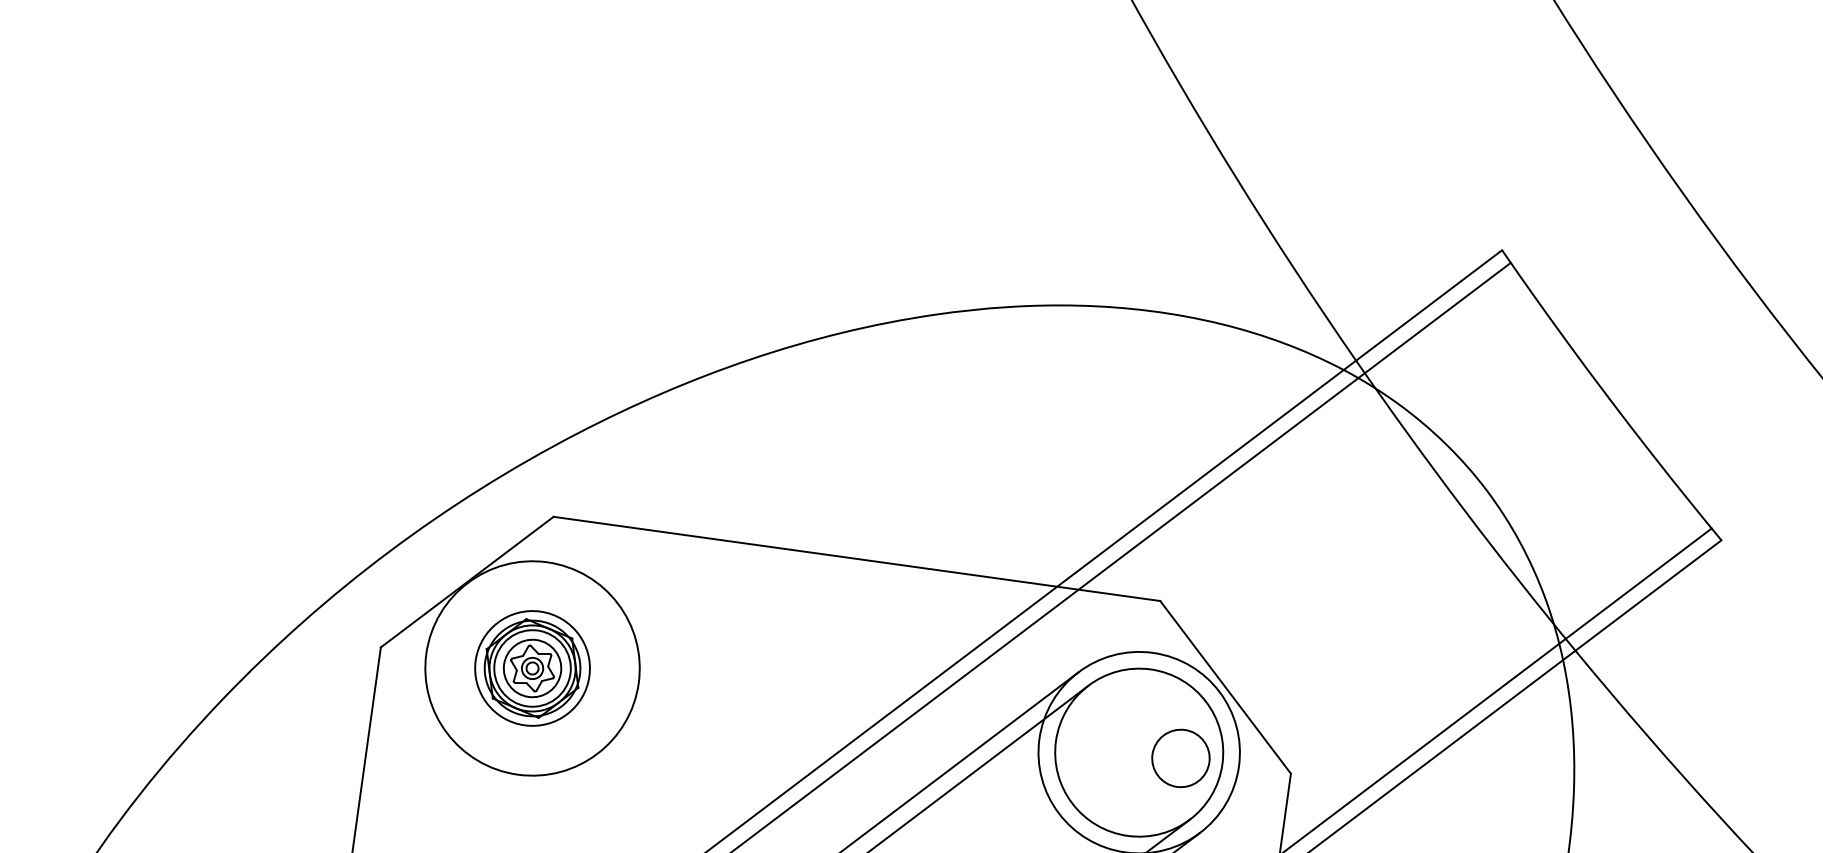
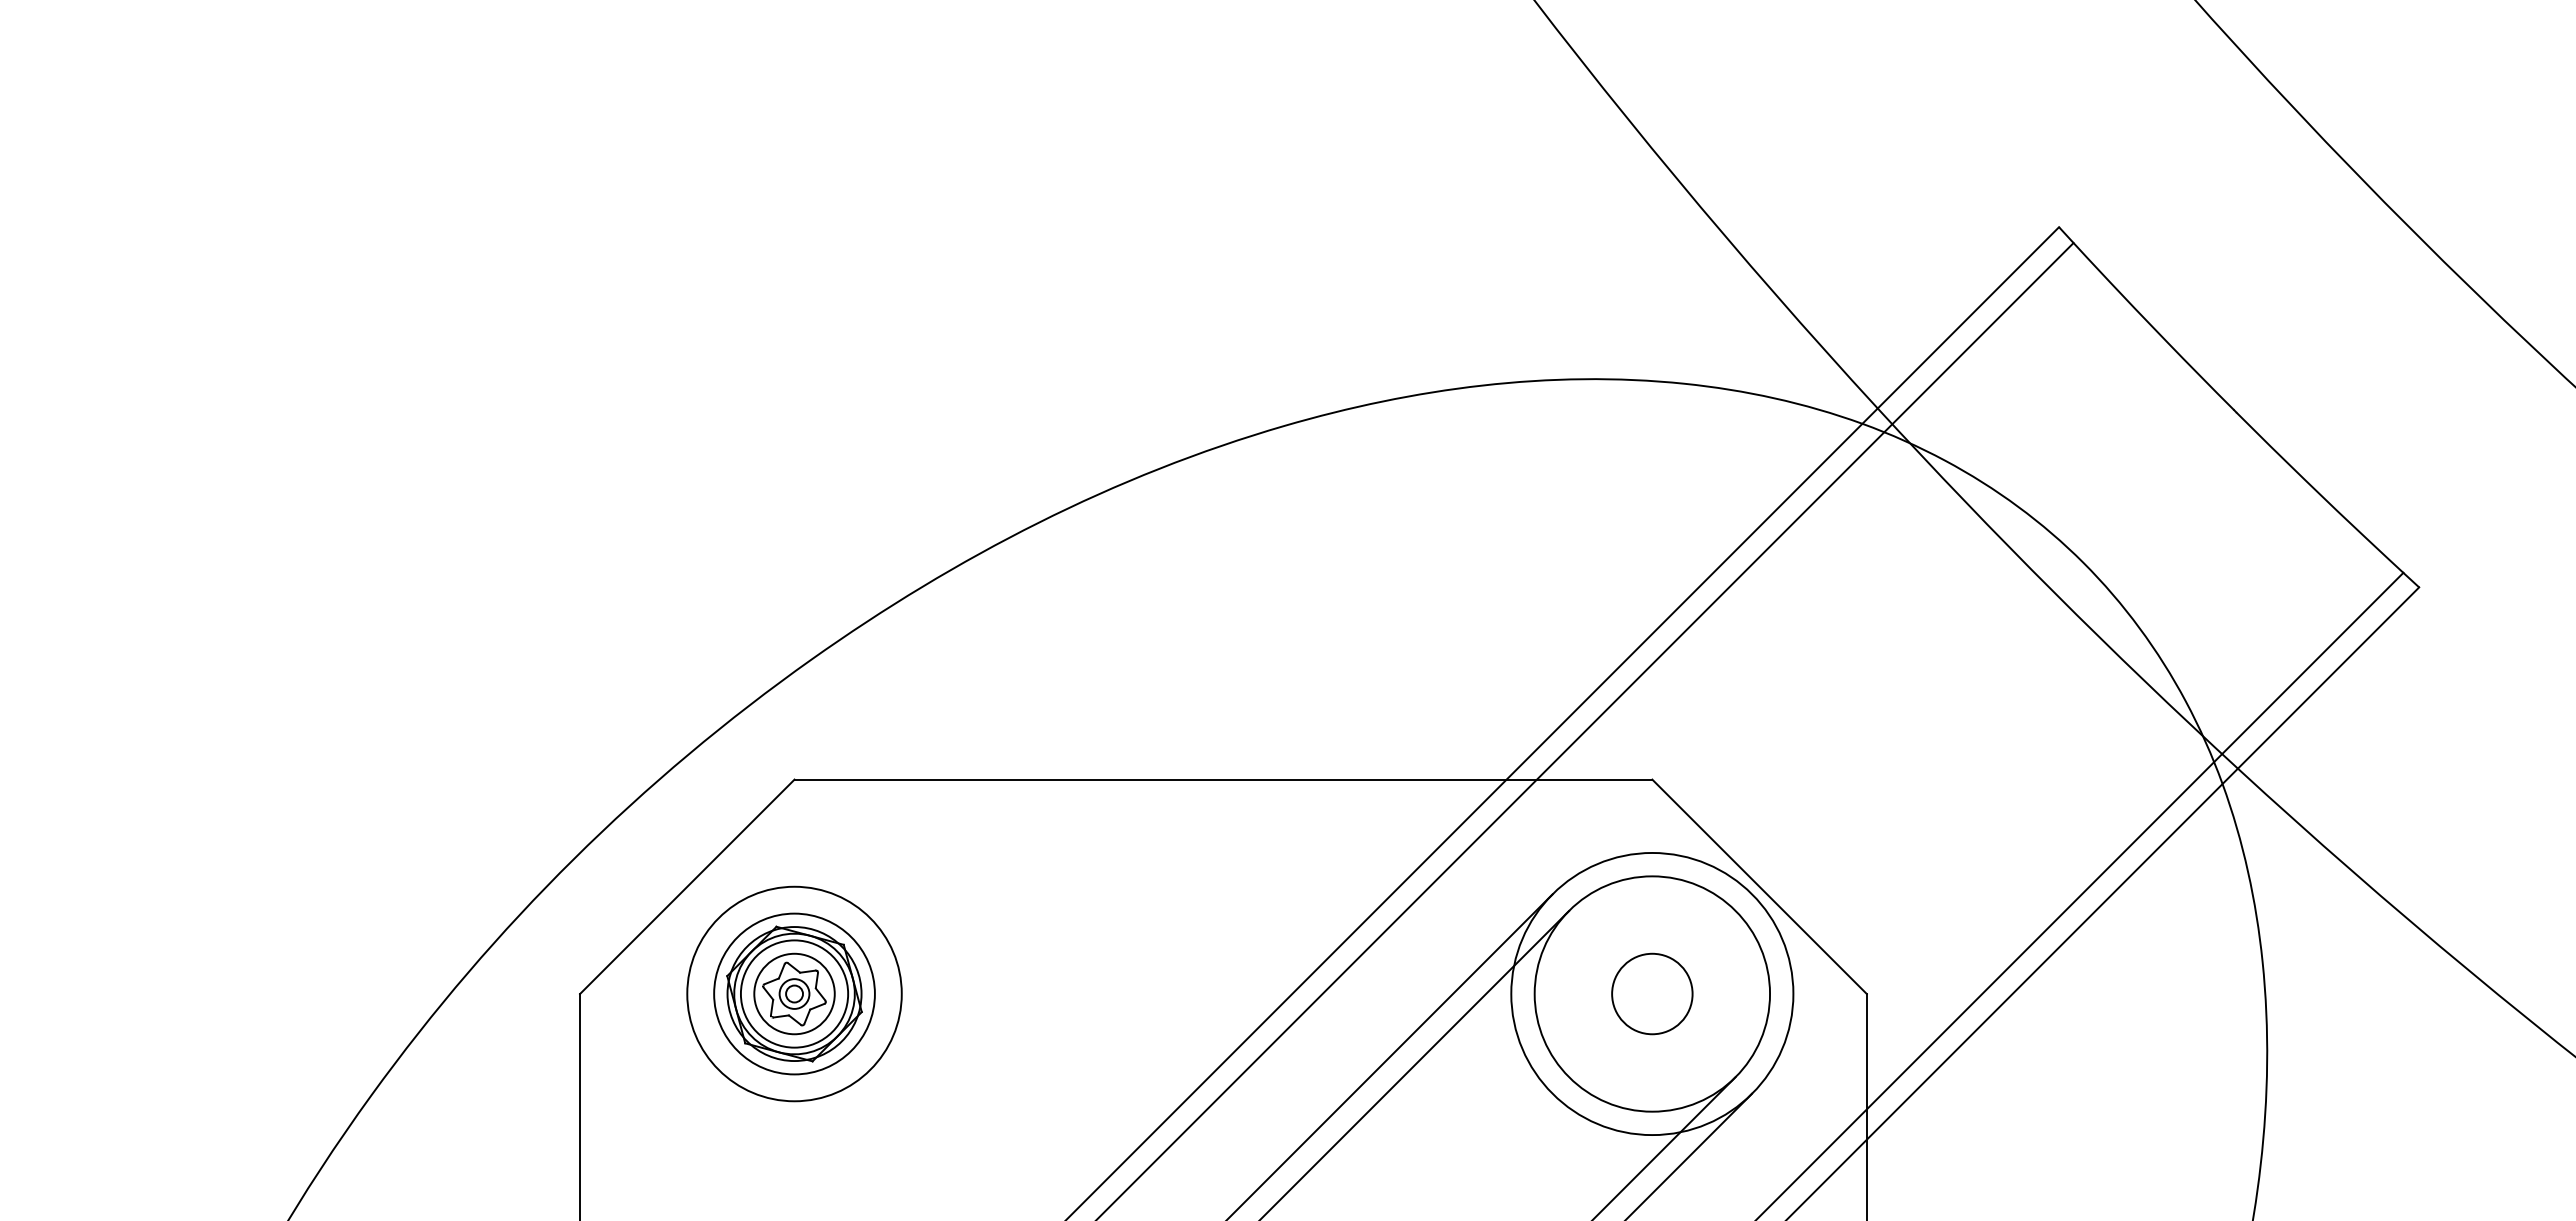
circle: (532, 668) -> (794, 993), size x0.71
circle: (1181, 758) -> (1652, 993), moved

